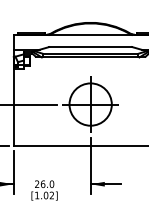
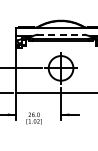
line: (91, 46) -> (61, 34), solid -> dashed

